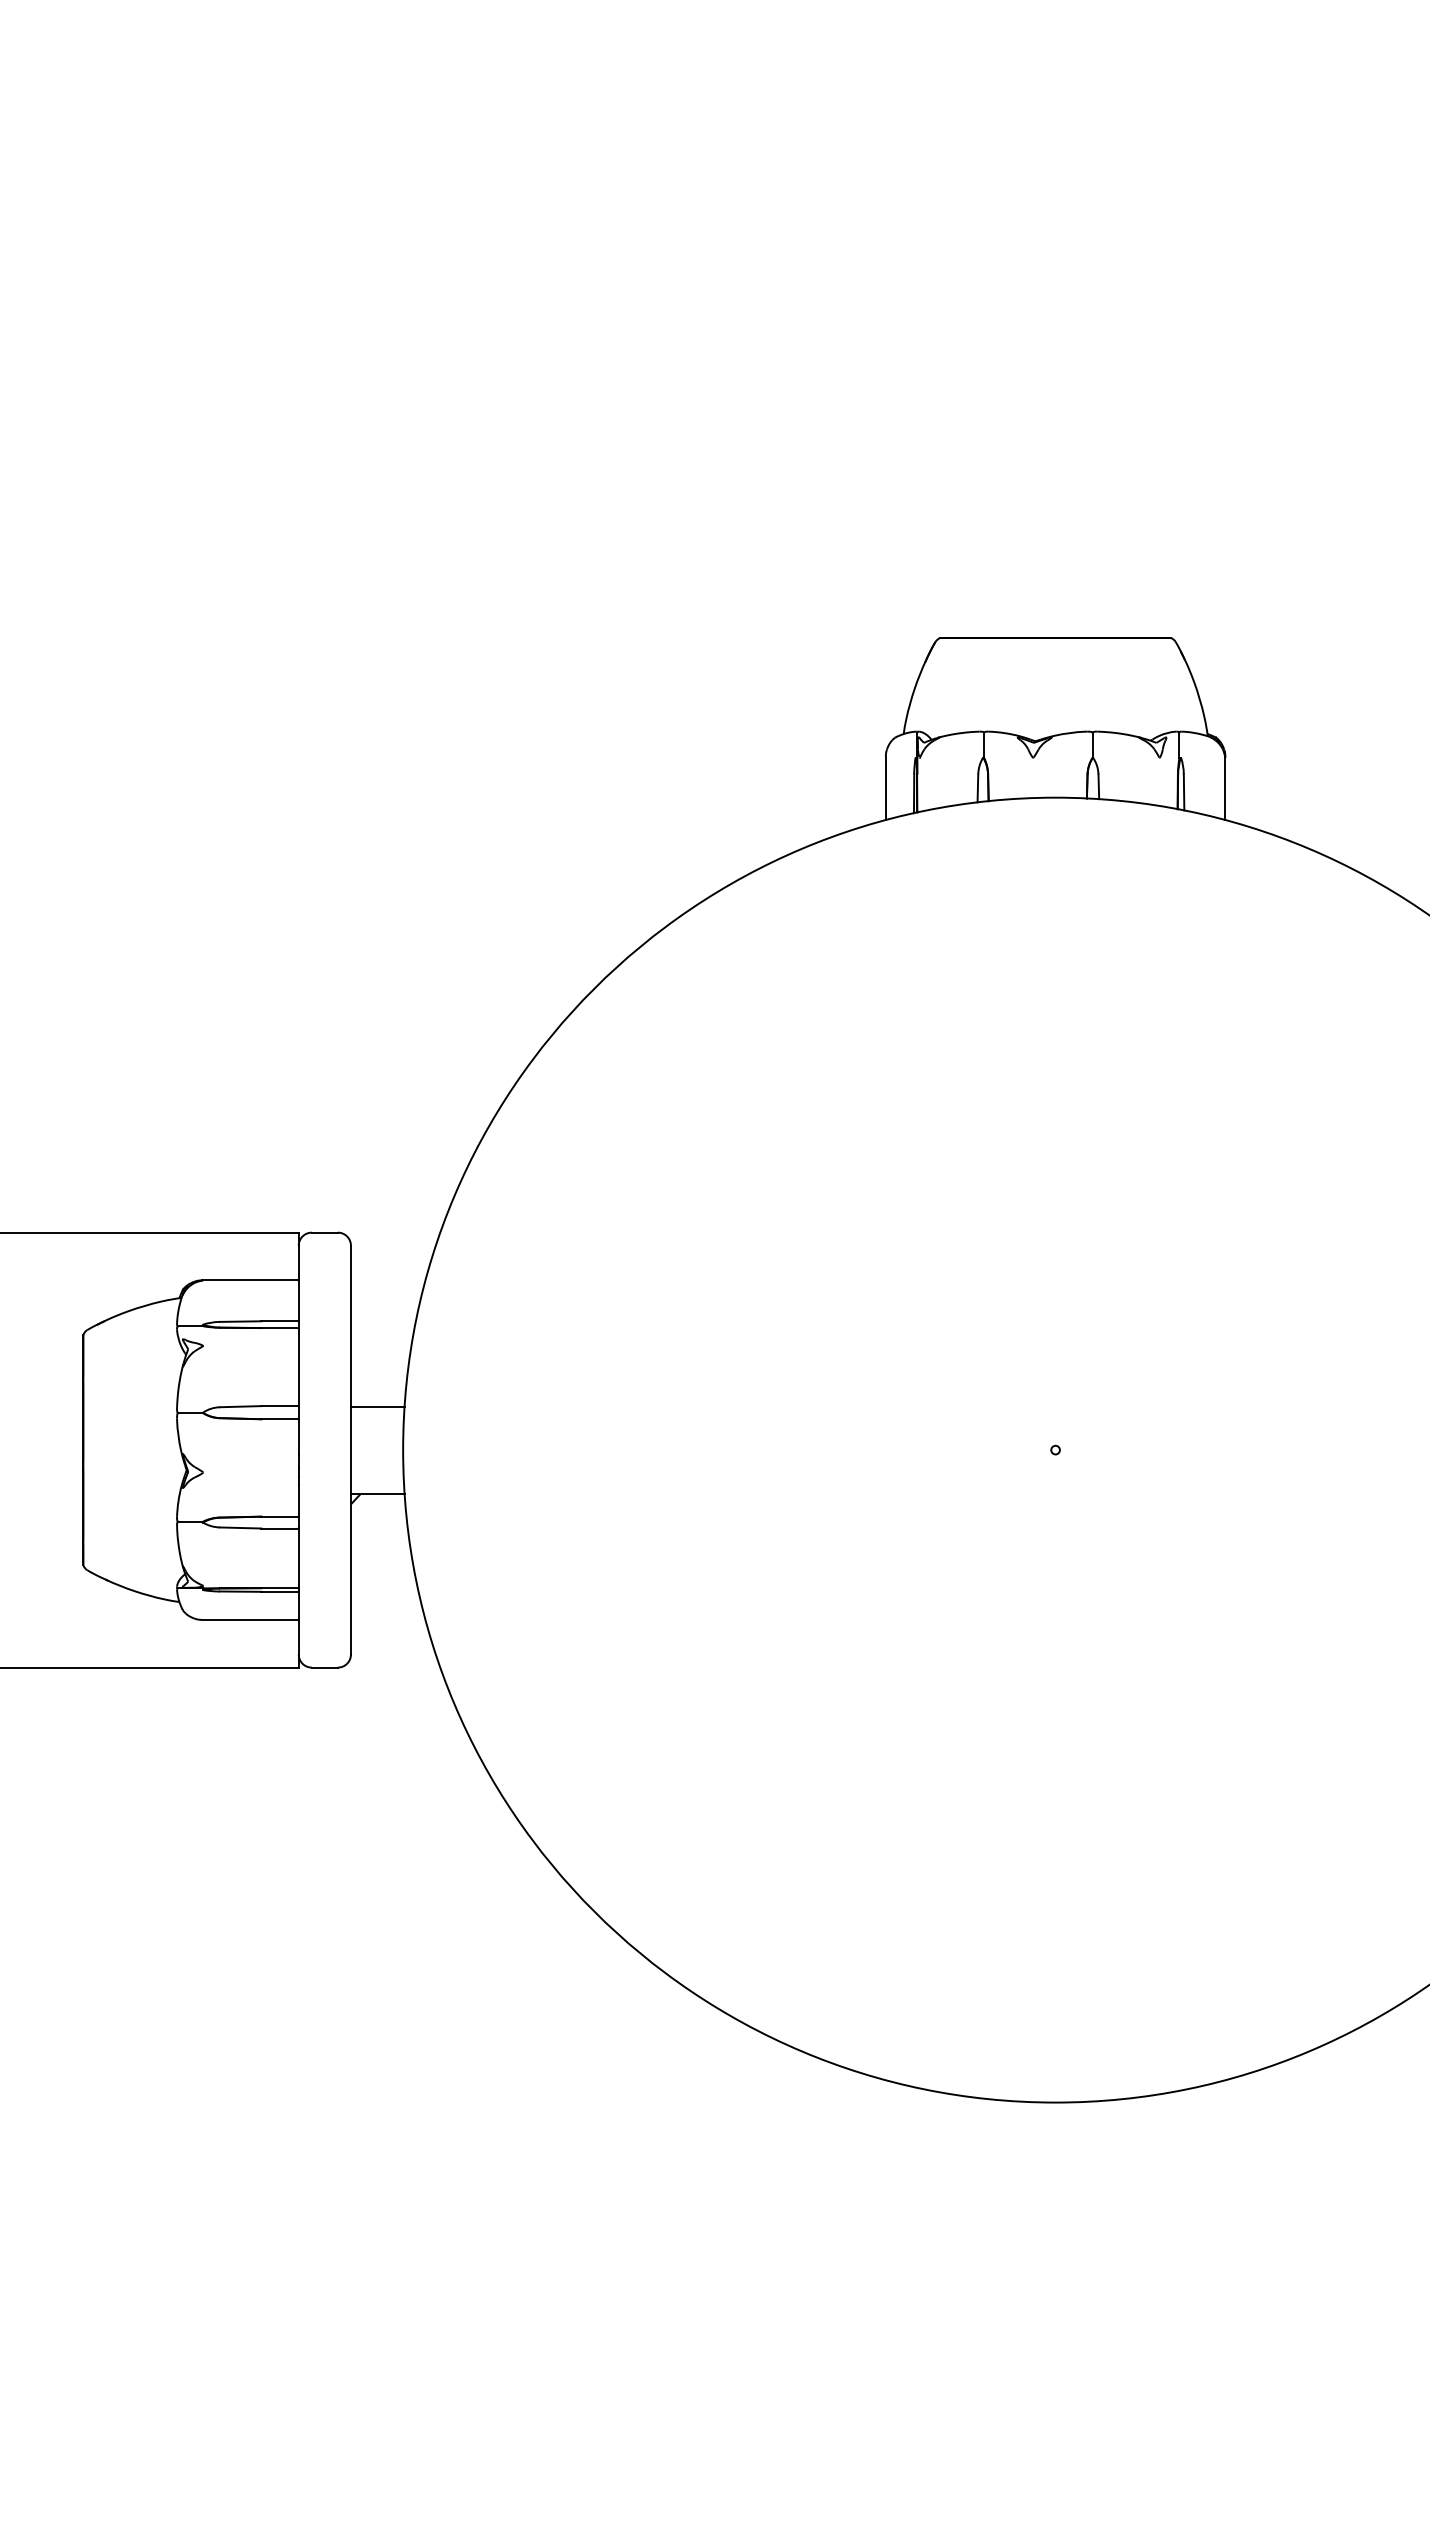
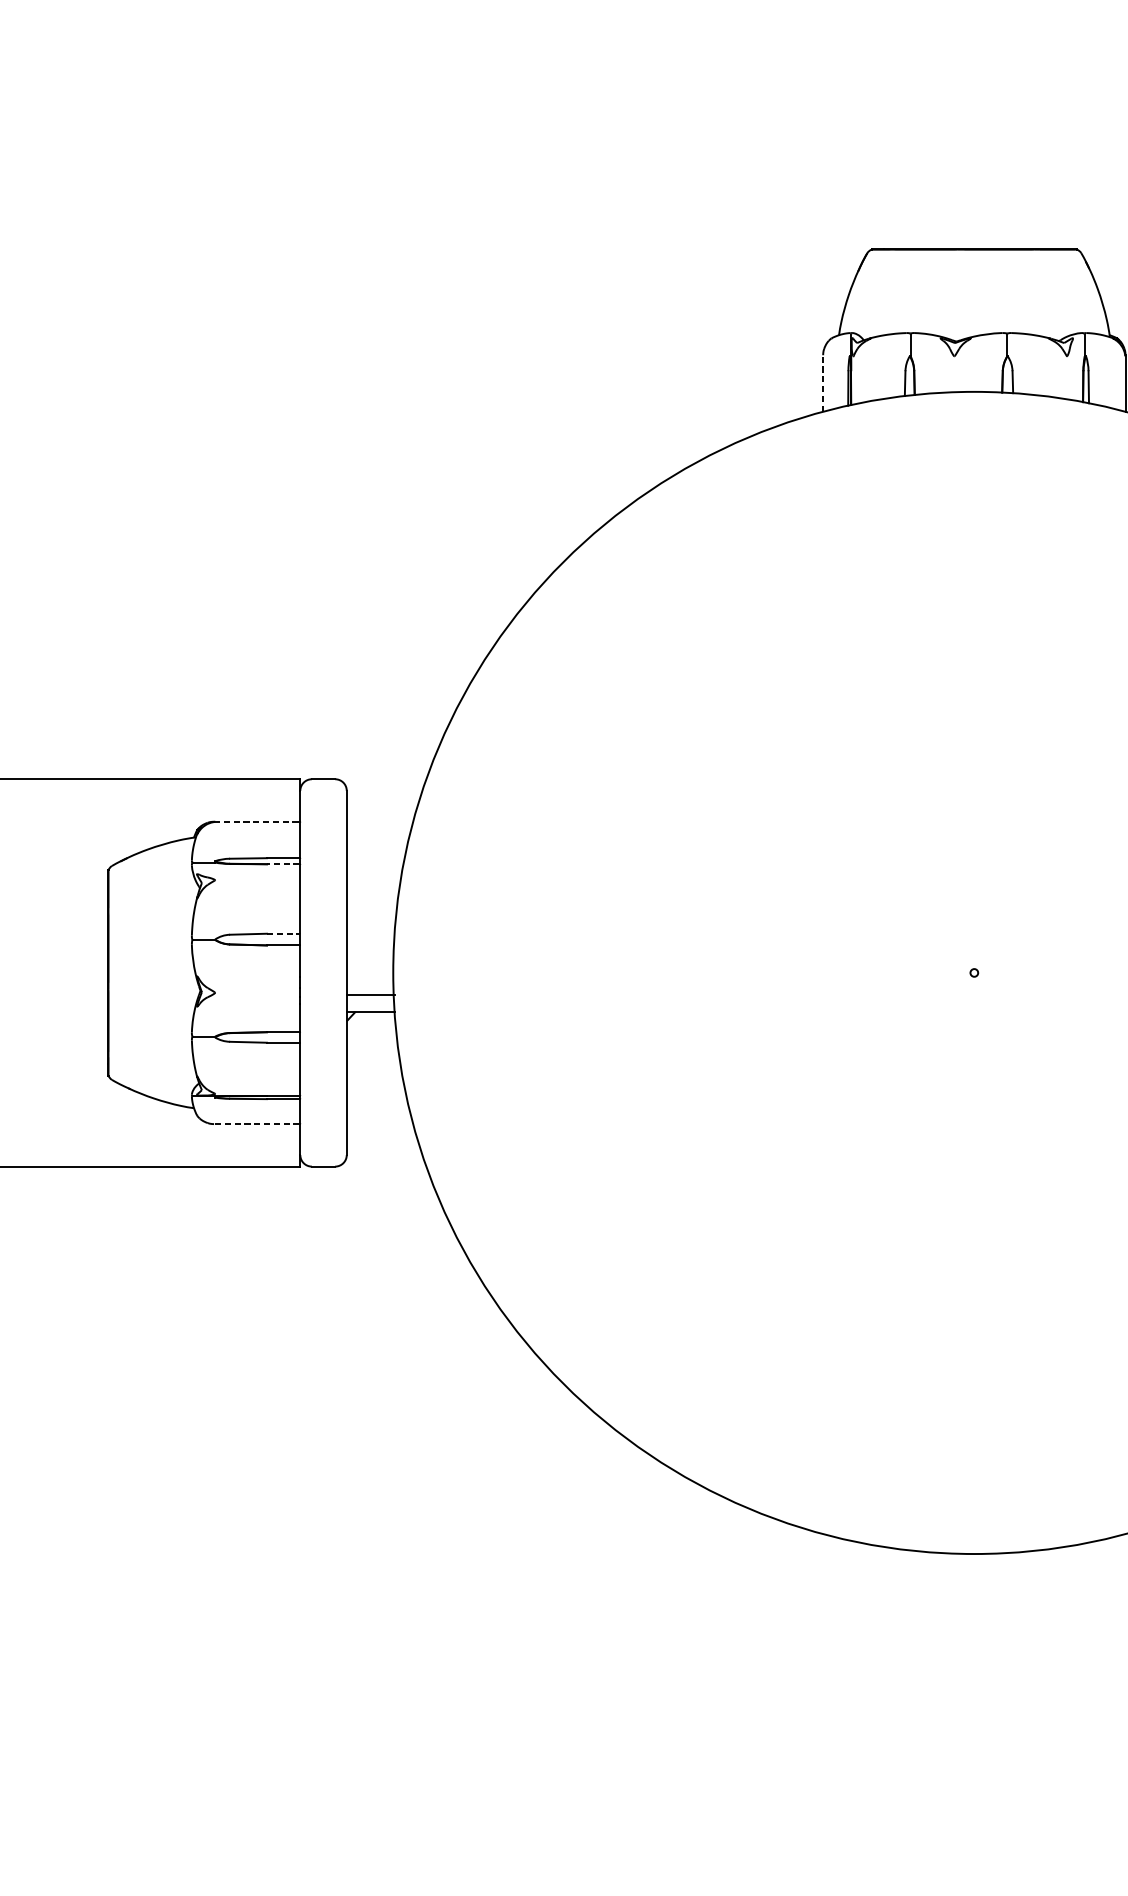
line: (885, 788) -> (822, 383), solid -> dashed
line: (249, 1280) -> (256, 821), solid -> dashed
line: (279, 1328) -> (283, 864), solid -> dashed
line: (280, 1406) -> (284, 934), solid -> dashed
line: (377, 1406) -> (370, 994), moved
line: (249, 1619) -> (256, 1123), solid -> dashed

